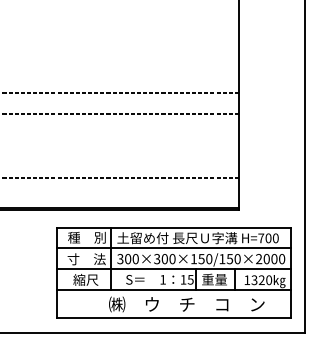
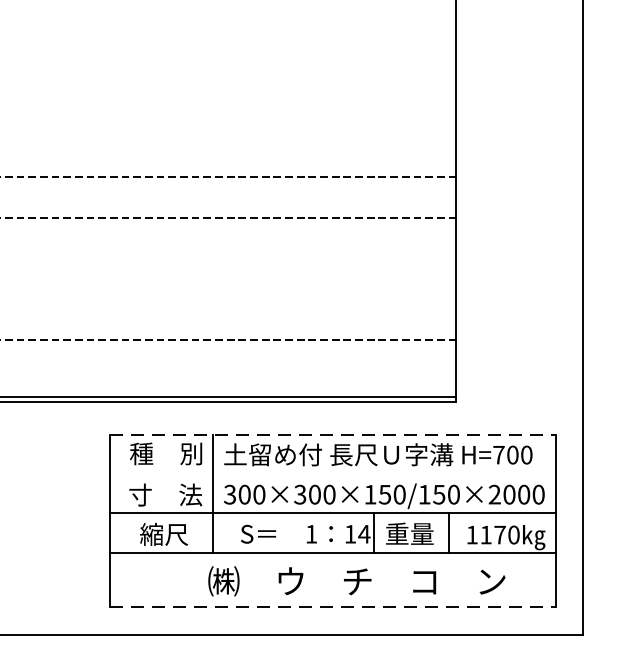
line: (174, 228) -> (333, 436), solid -> dashed
line: (173, 248) -> (331, 474), removed
text: (190, 279) -> (363, 533), 15 -> 14
text: (257, 280) -> (491, 535), 1320 -> 1170
line: (174, 317) -> (333, 606), solid -> dashed

